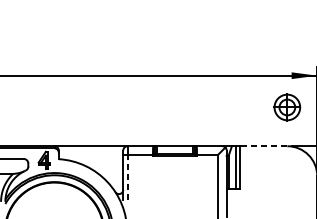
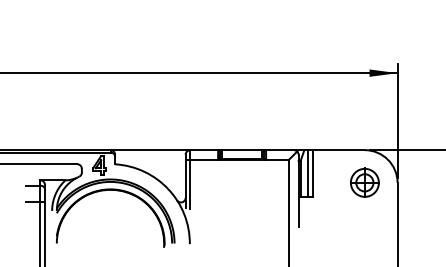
part: (287, 107) -> (364, 182), moved
line: (264, 146) -> (339, 150), dashed -> solid
line: (127, 177) -> (190, 184), dashed -> solid

